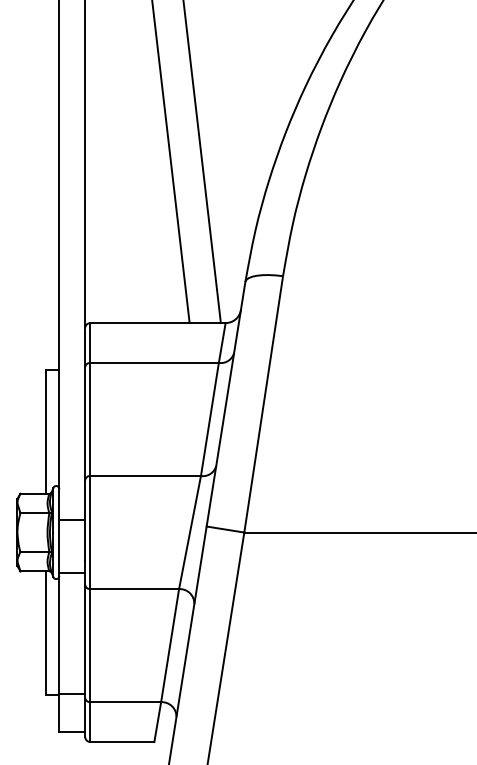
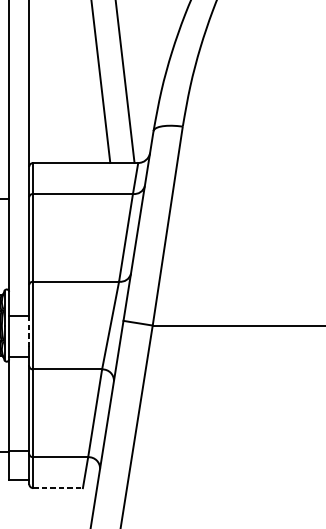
line: (85, 541) -> (29, 332), solid -> dashed
line: (122, 742) -> (58, 488), solid -> dashed

